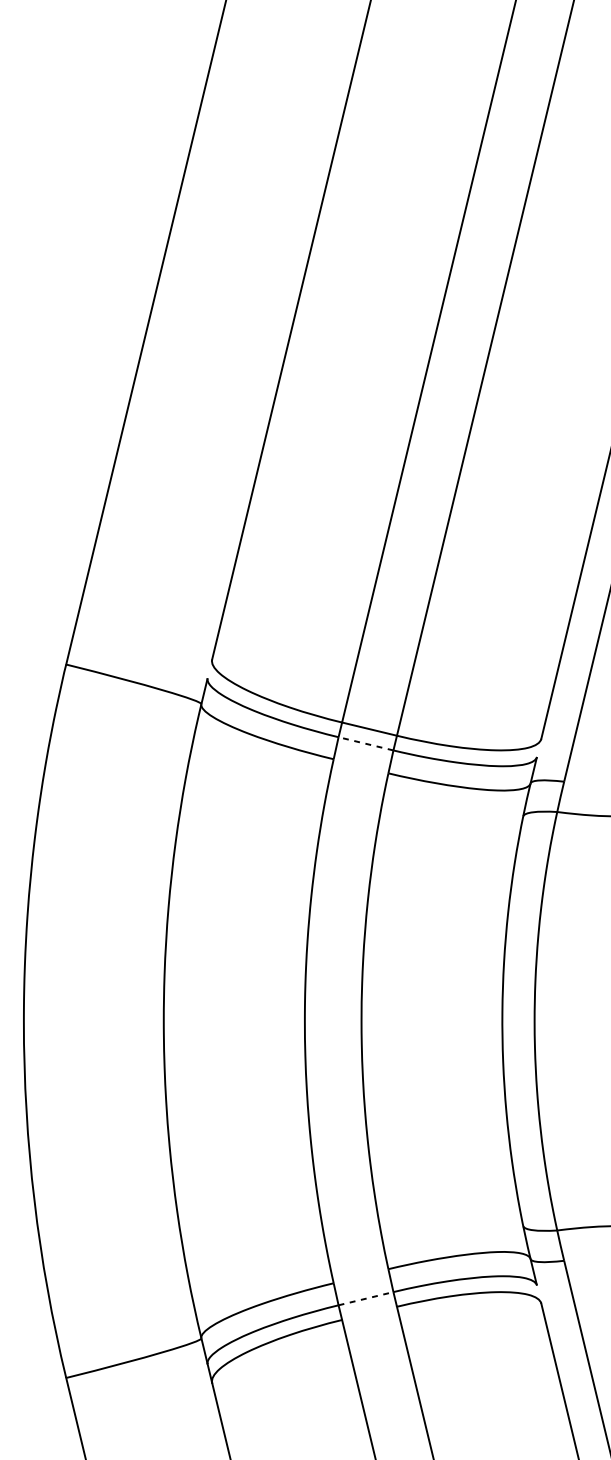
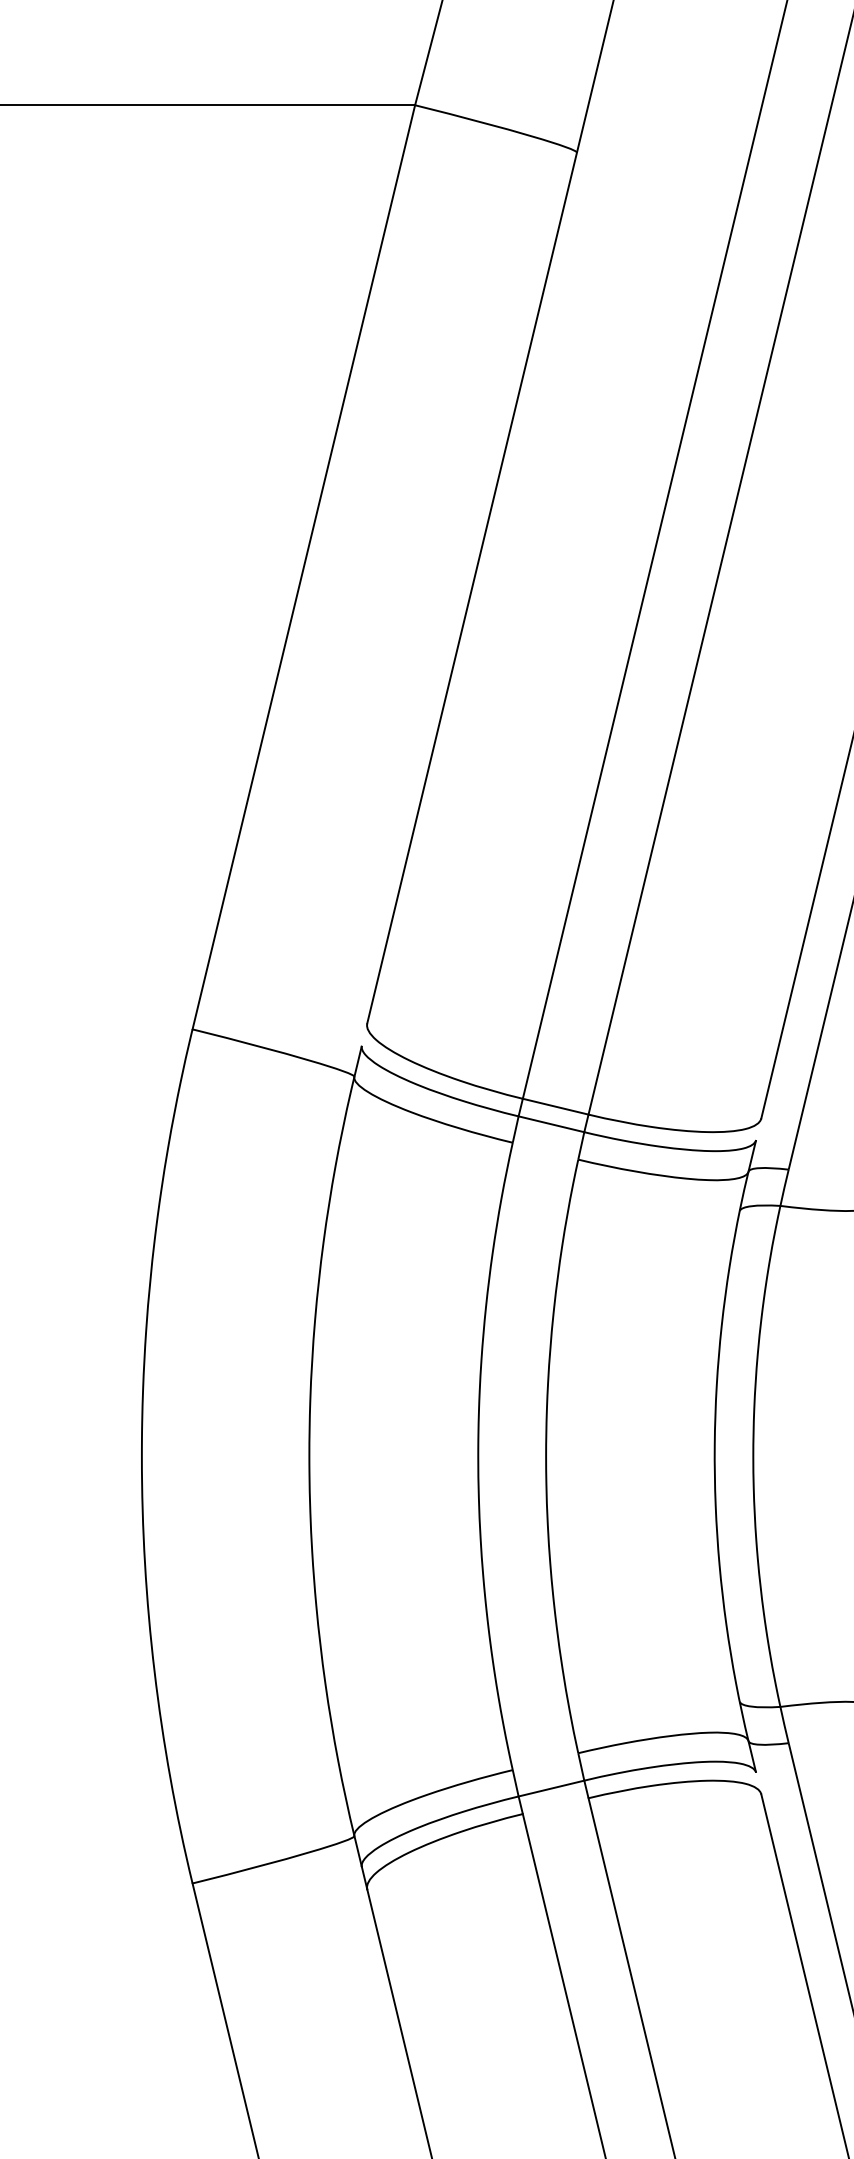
line: (366, 744) -> (551, 1124), dashed -> solid
line: (366, 1298) -> (551, 1788), dashed -> solid

